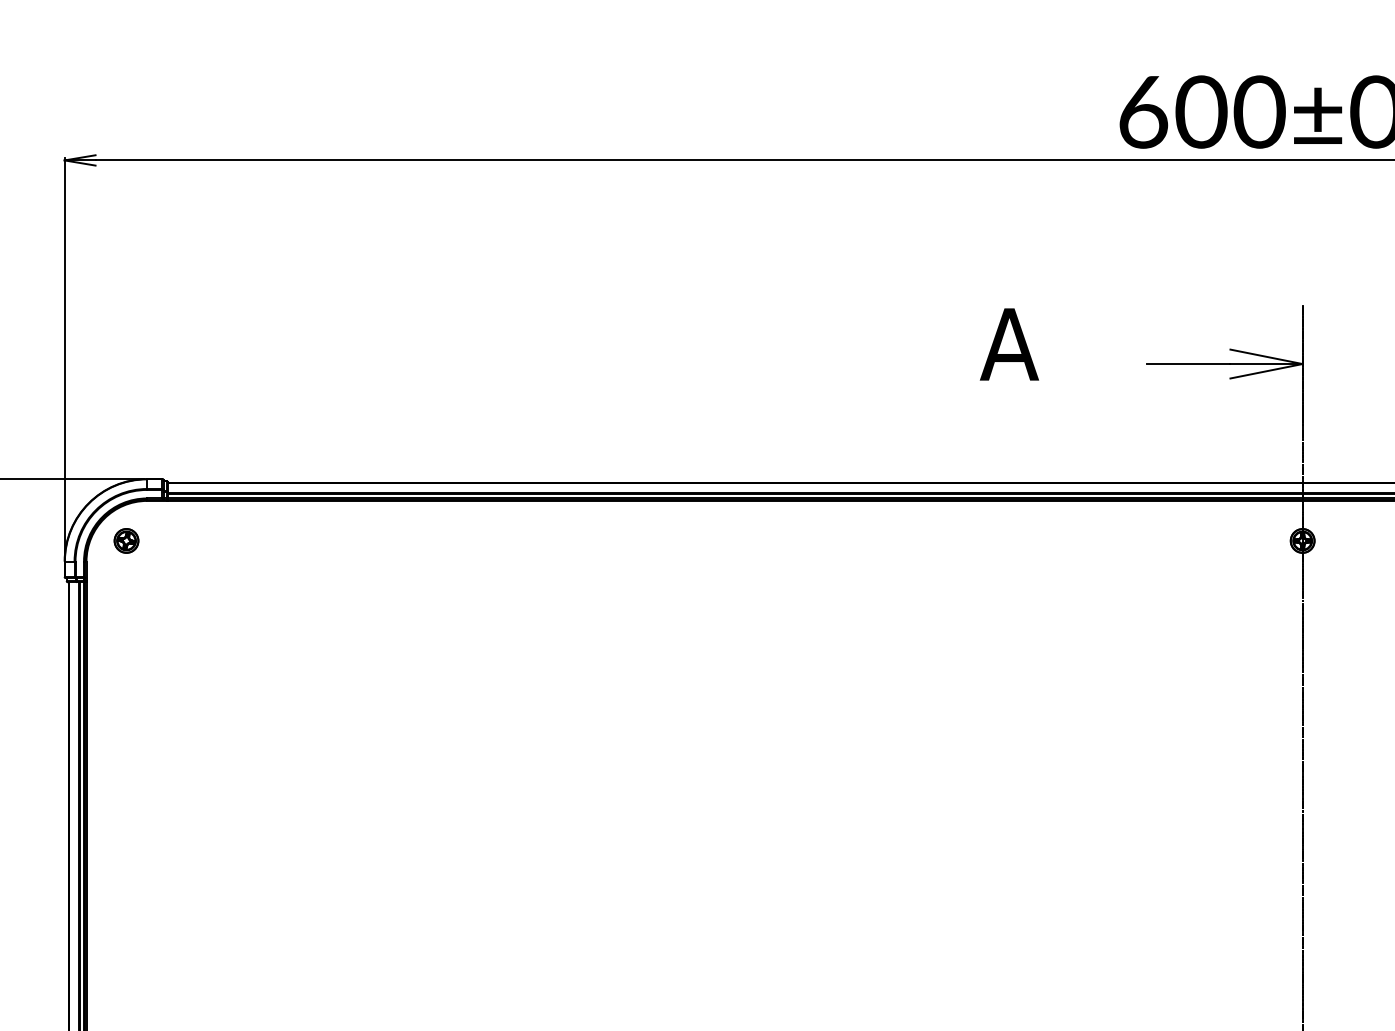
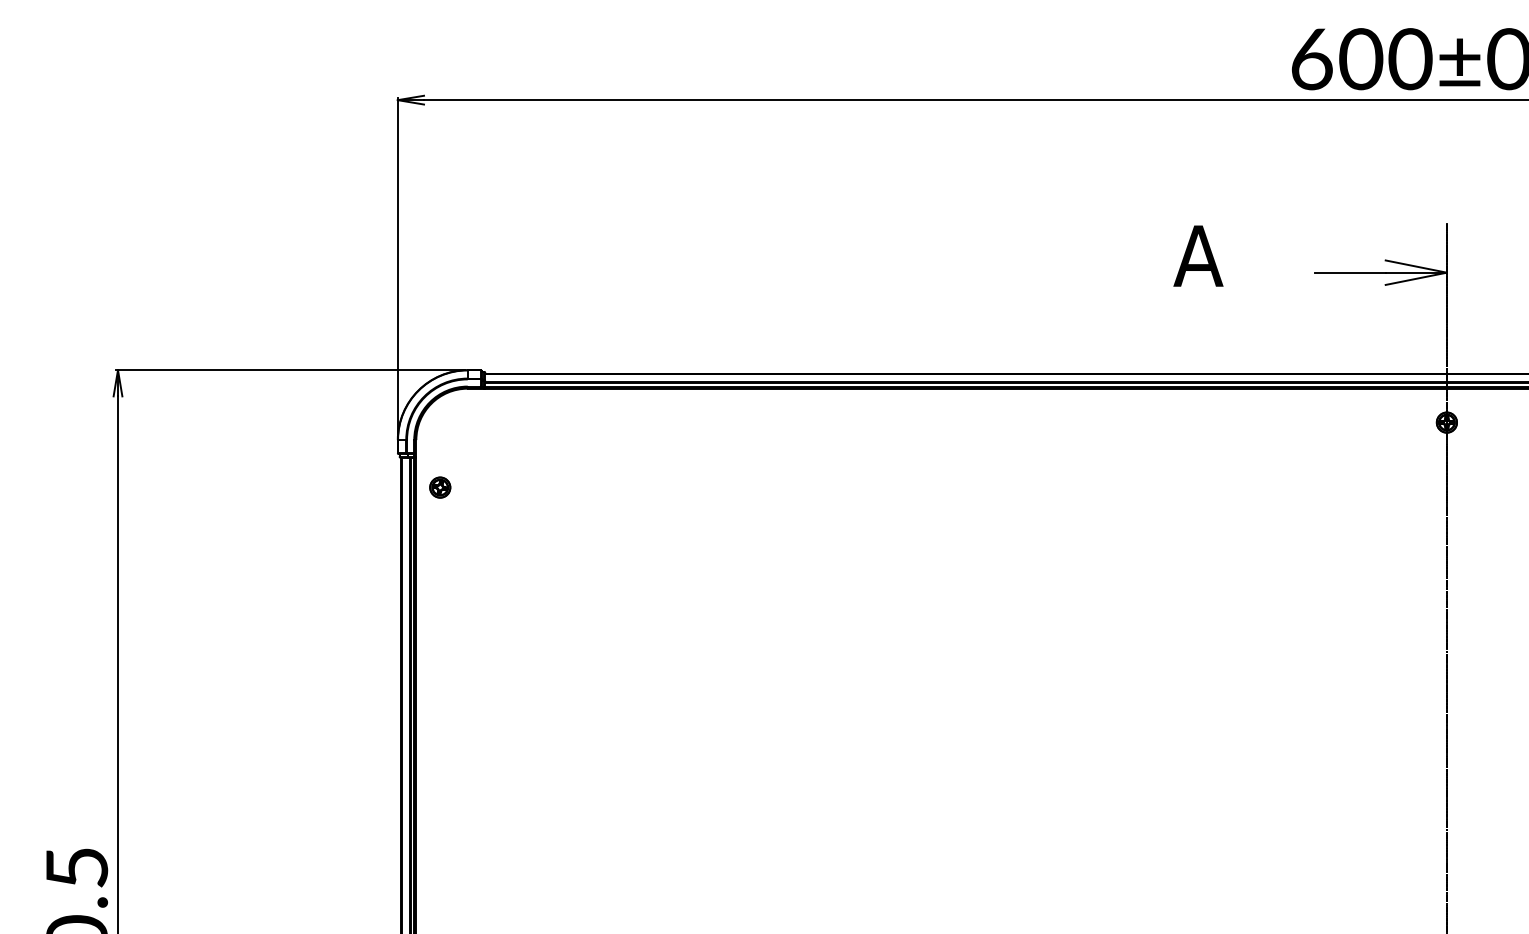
part: (126, 540) -> (440, 487), moved

